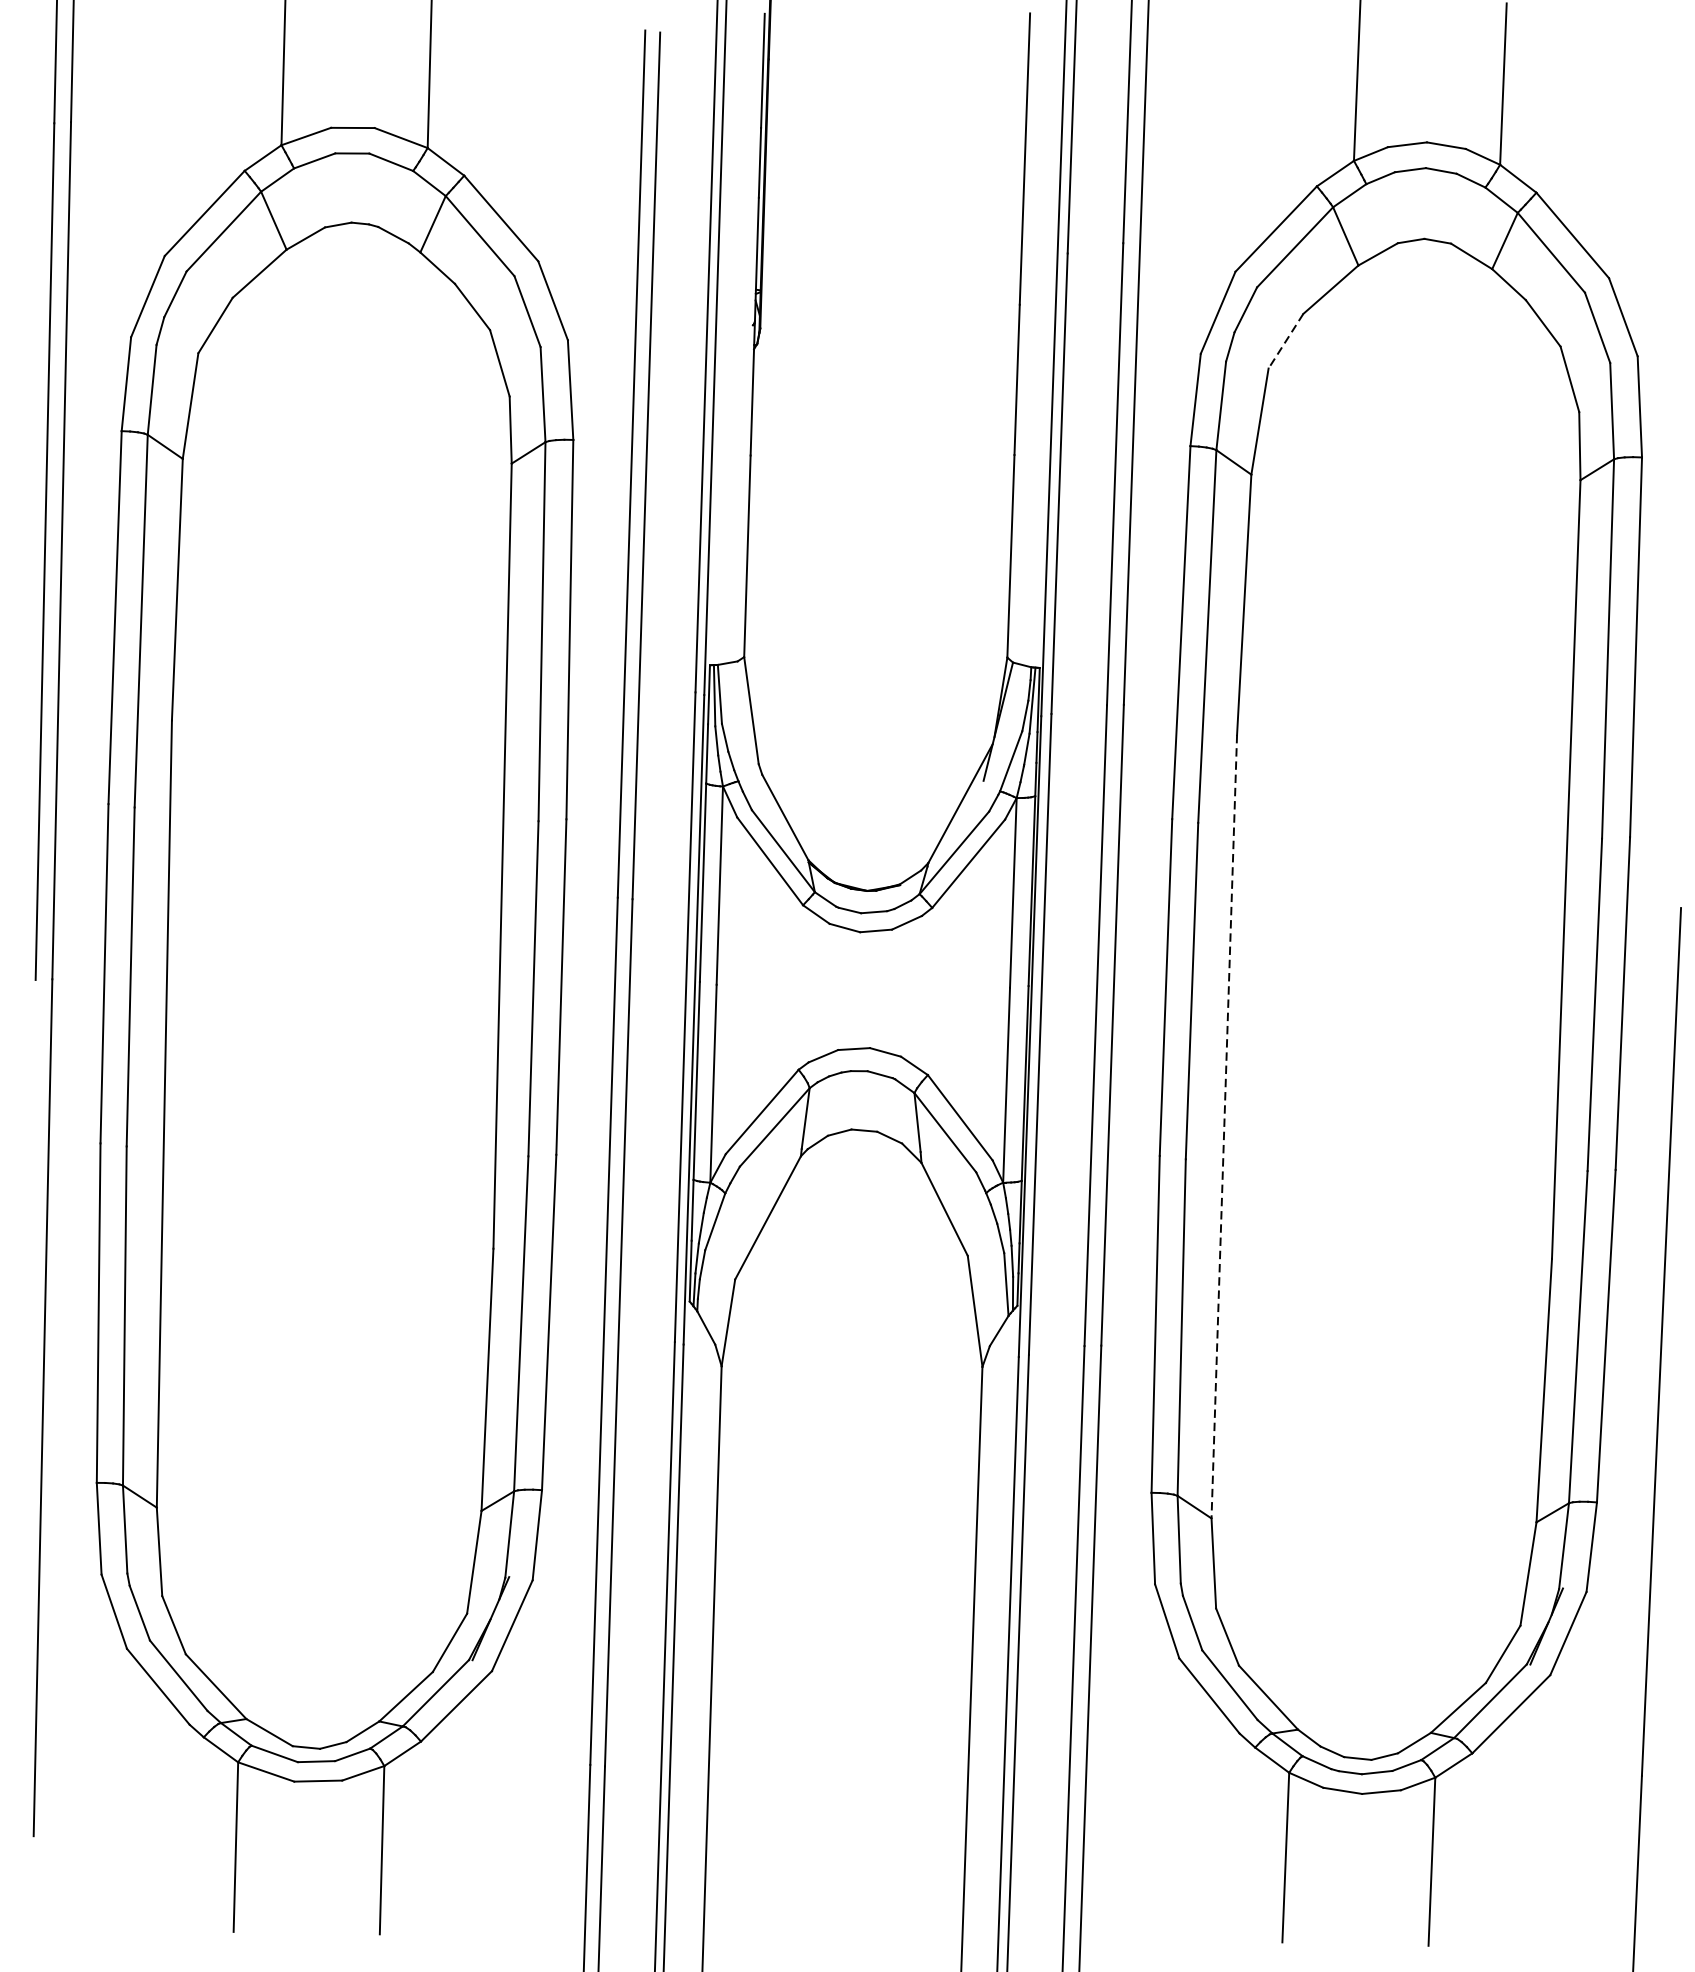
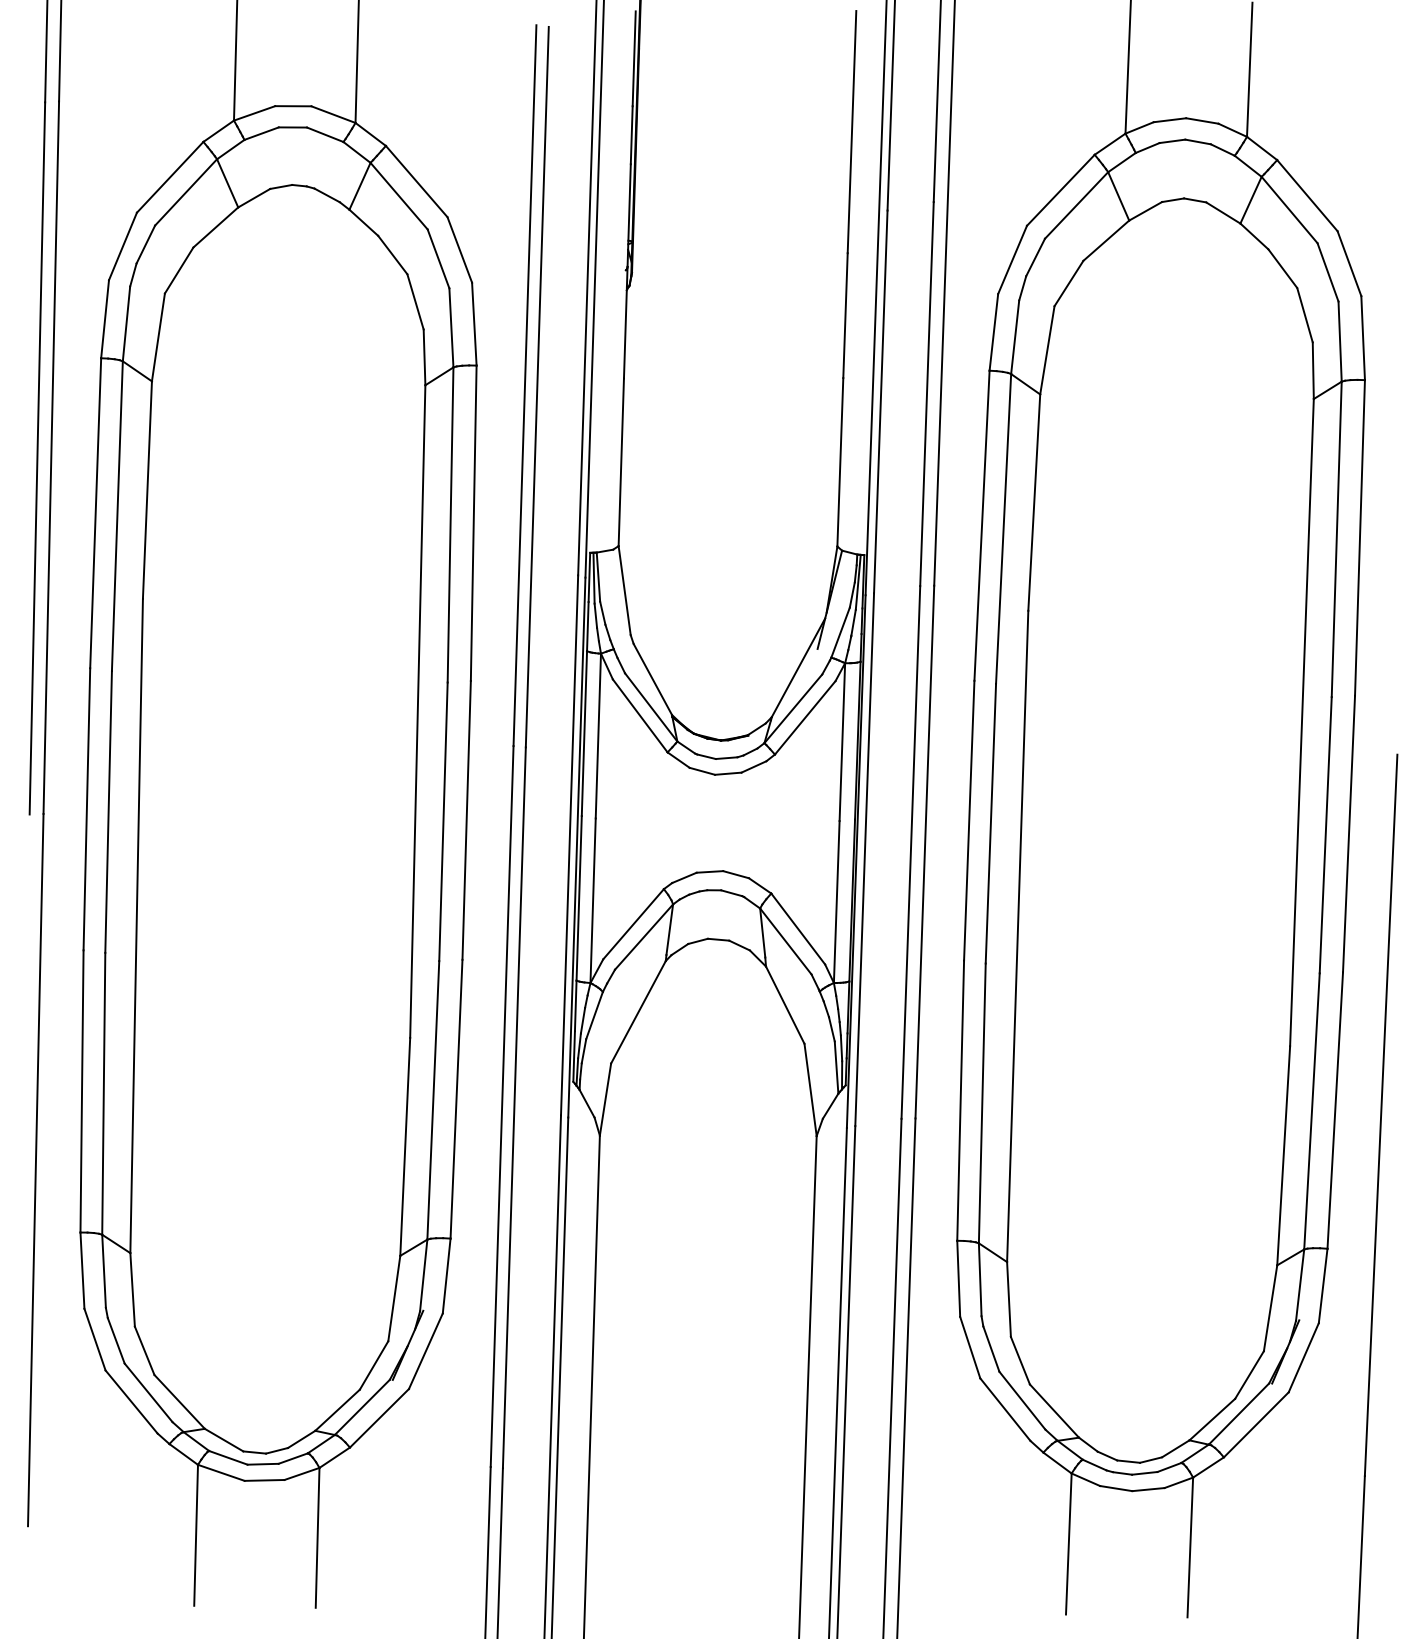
line: (1285, 341) -> (1068, 283), dashed -> solid
line: (1224, 1126) -> (1017, 936), dashed -> solid

